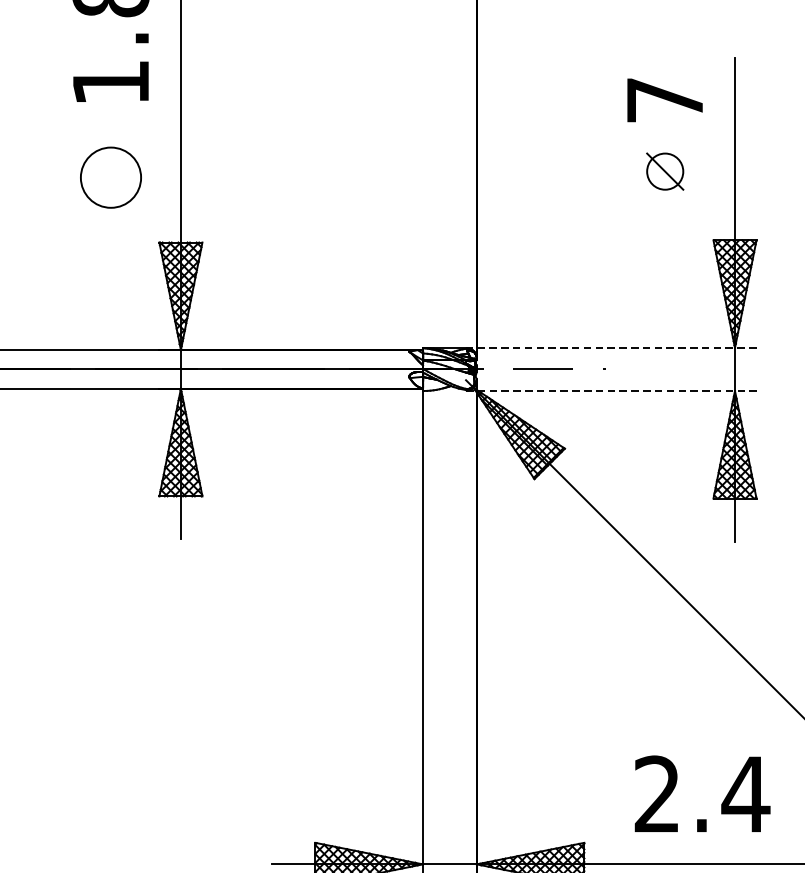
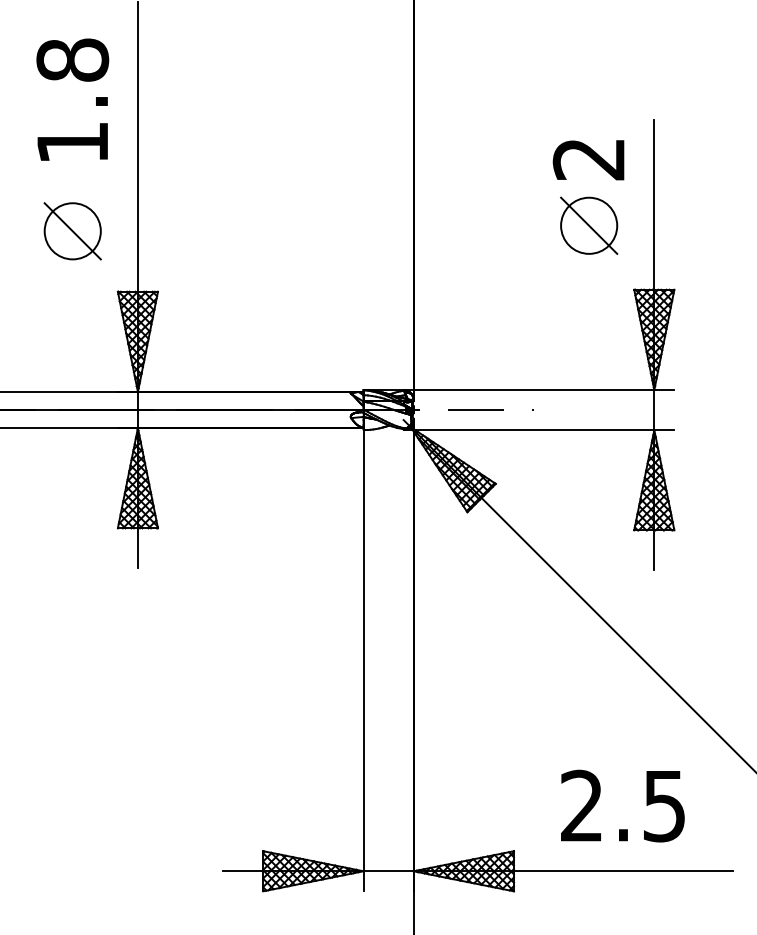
text: (664, 100) -> (588, 159), 7 -> 2
part: (665, 171) -> (589, 225), size x1.67
line: (110, 177) -> (72, 231), added
line: (610, 347) -> (538, 389), dashed -> solid
line: (611, 391) -> (539, 430), dashed -> solid
text: (745, 794) -> (664, 806), 2.4 -> 2.5

